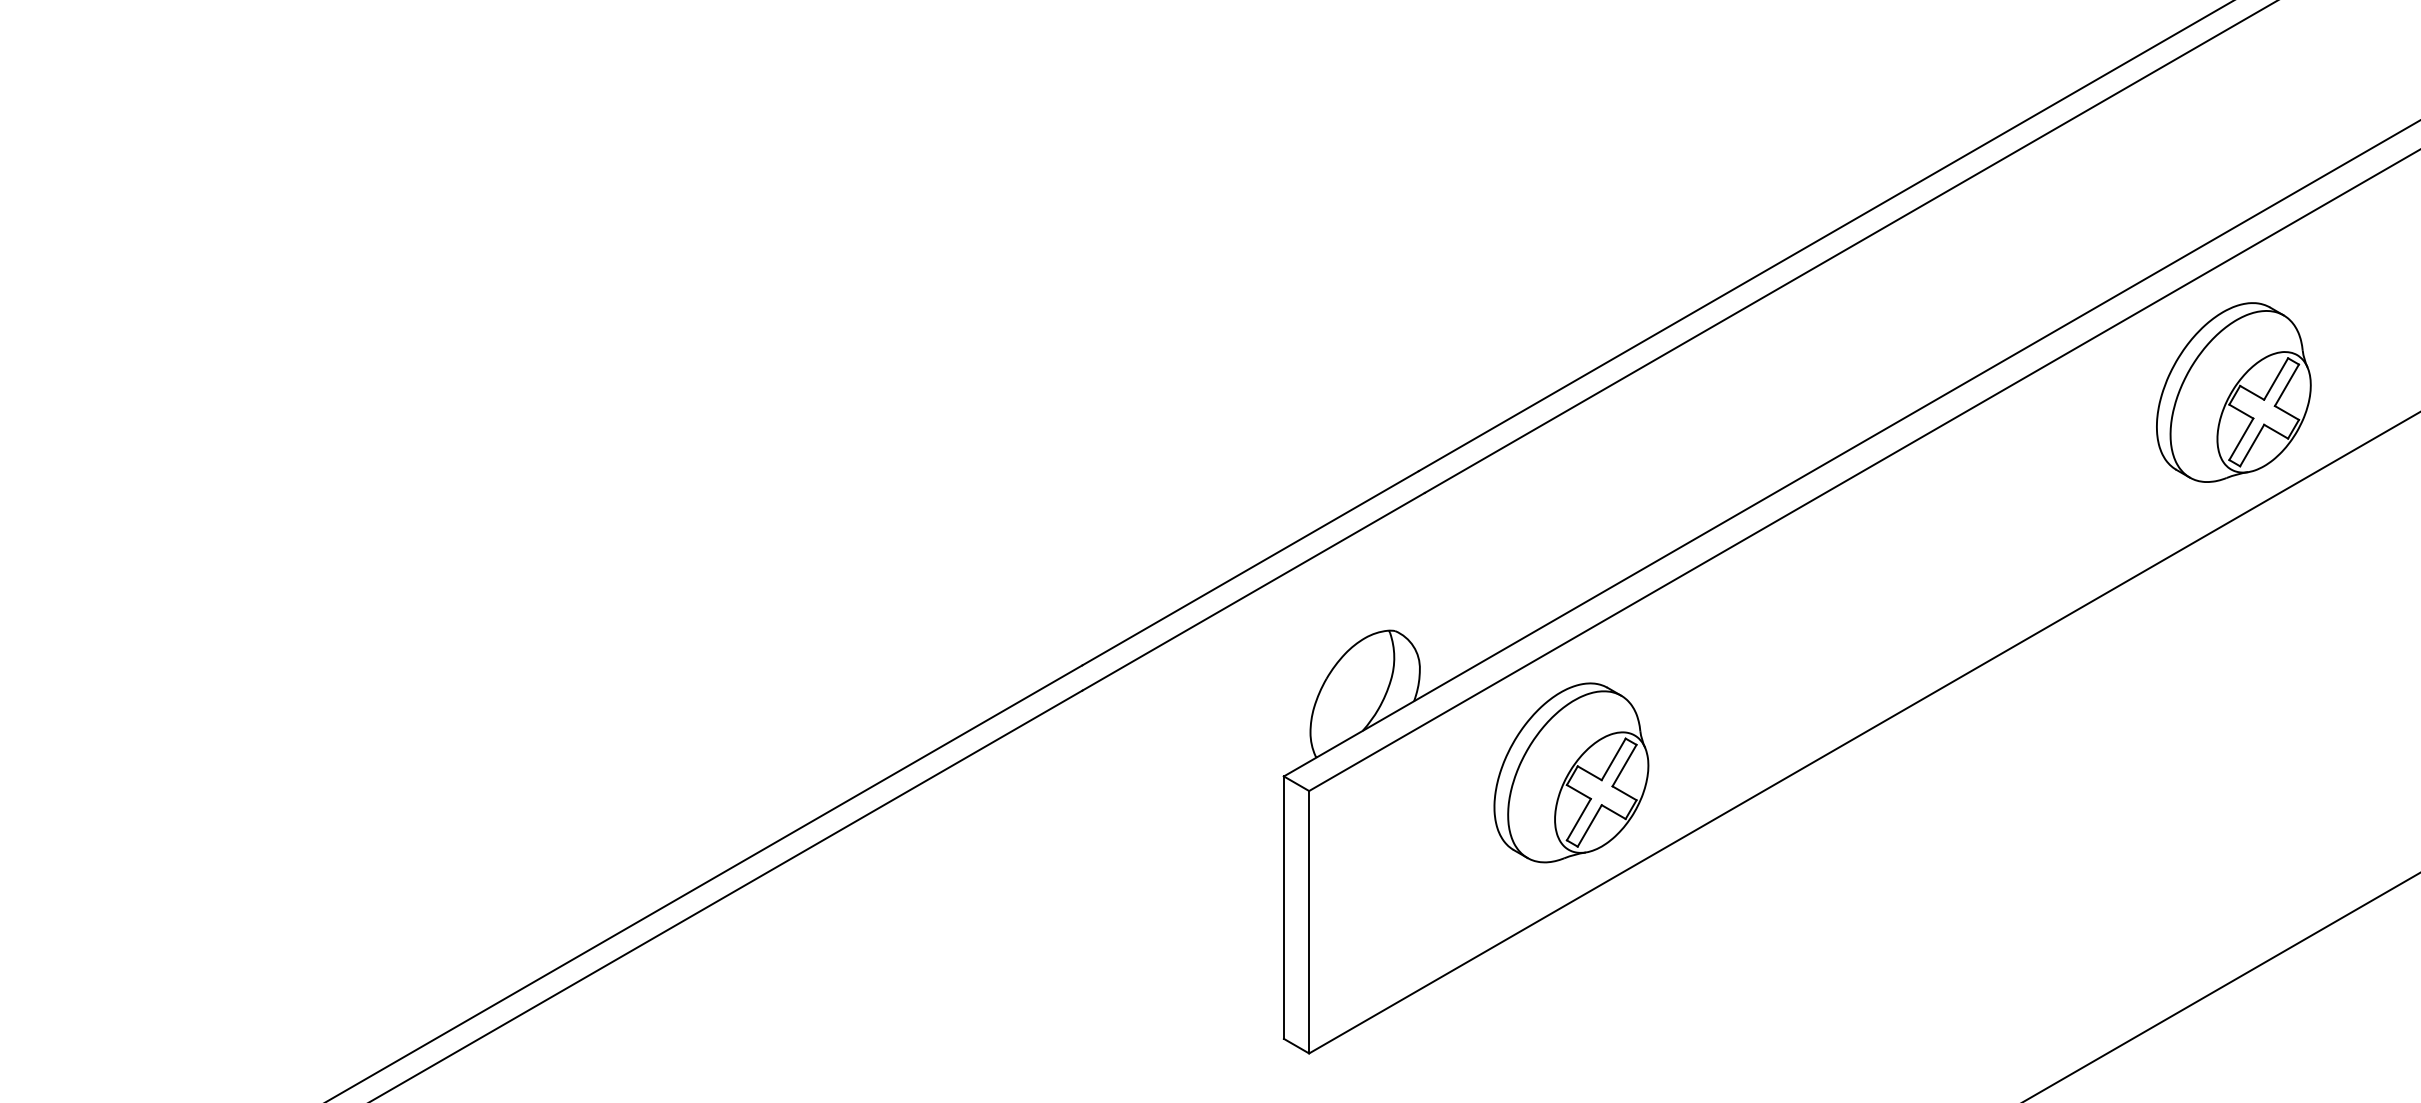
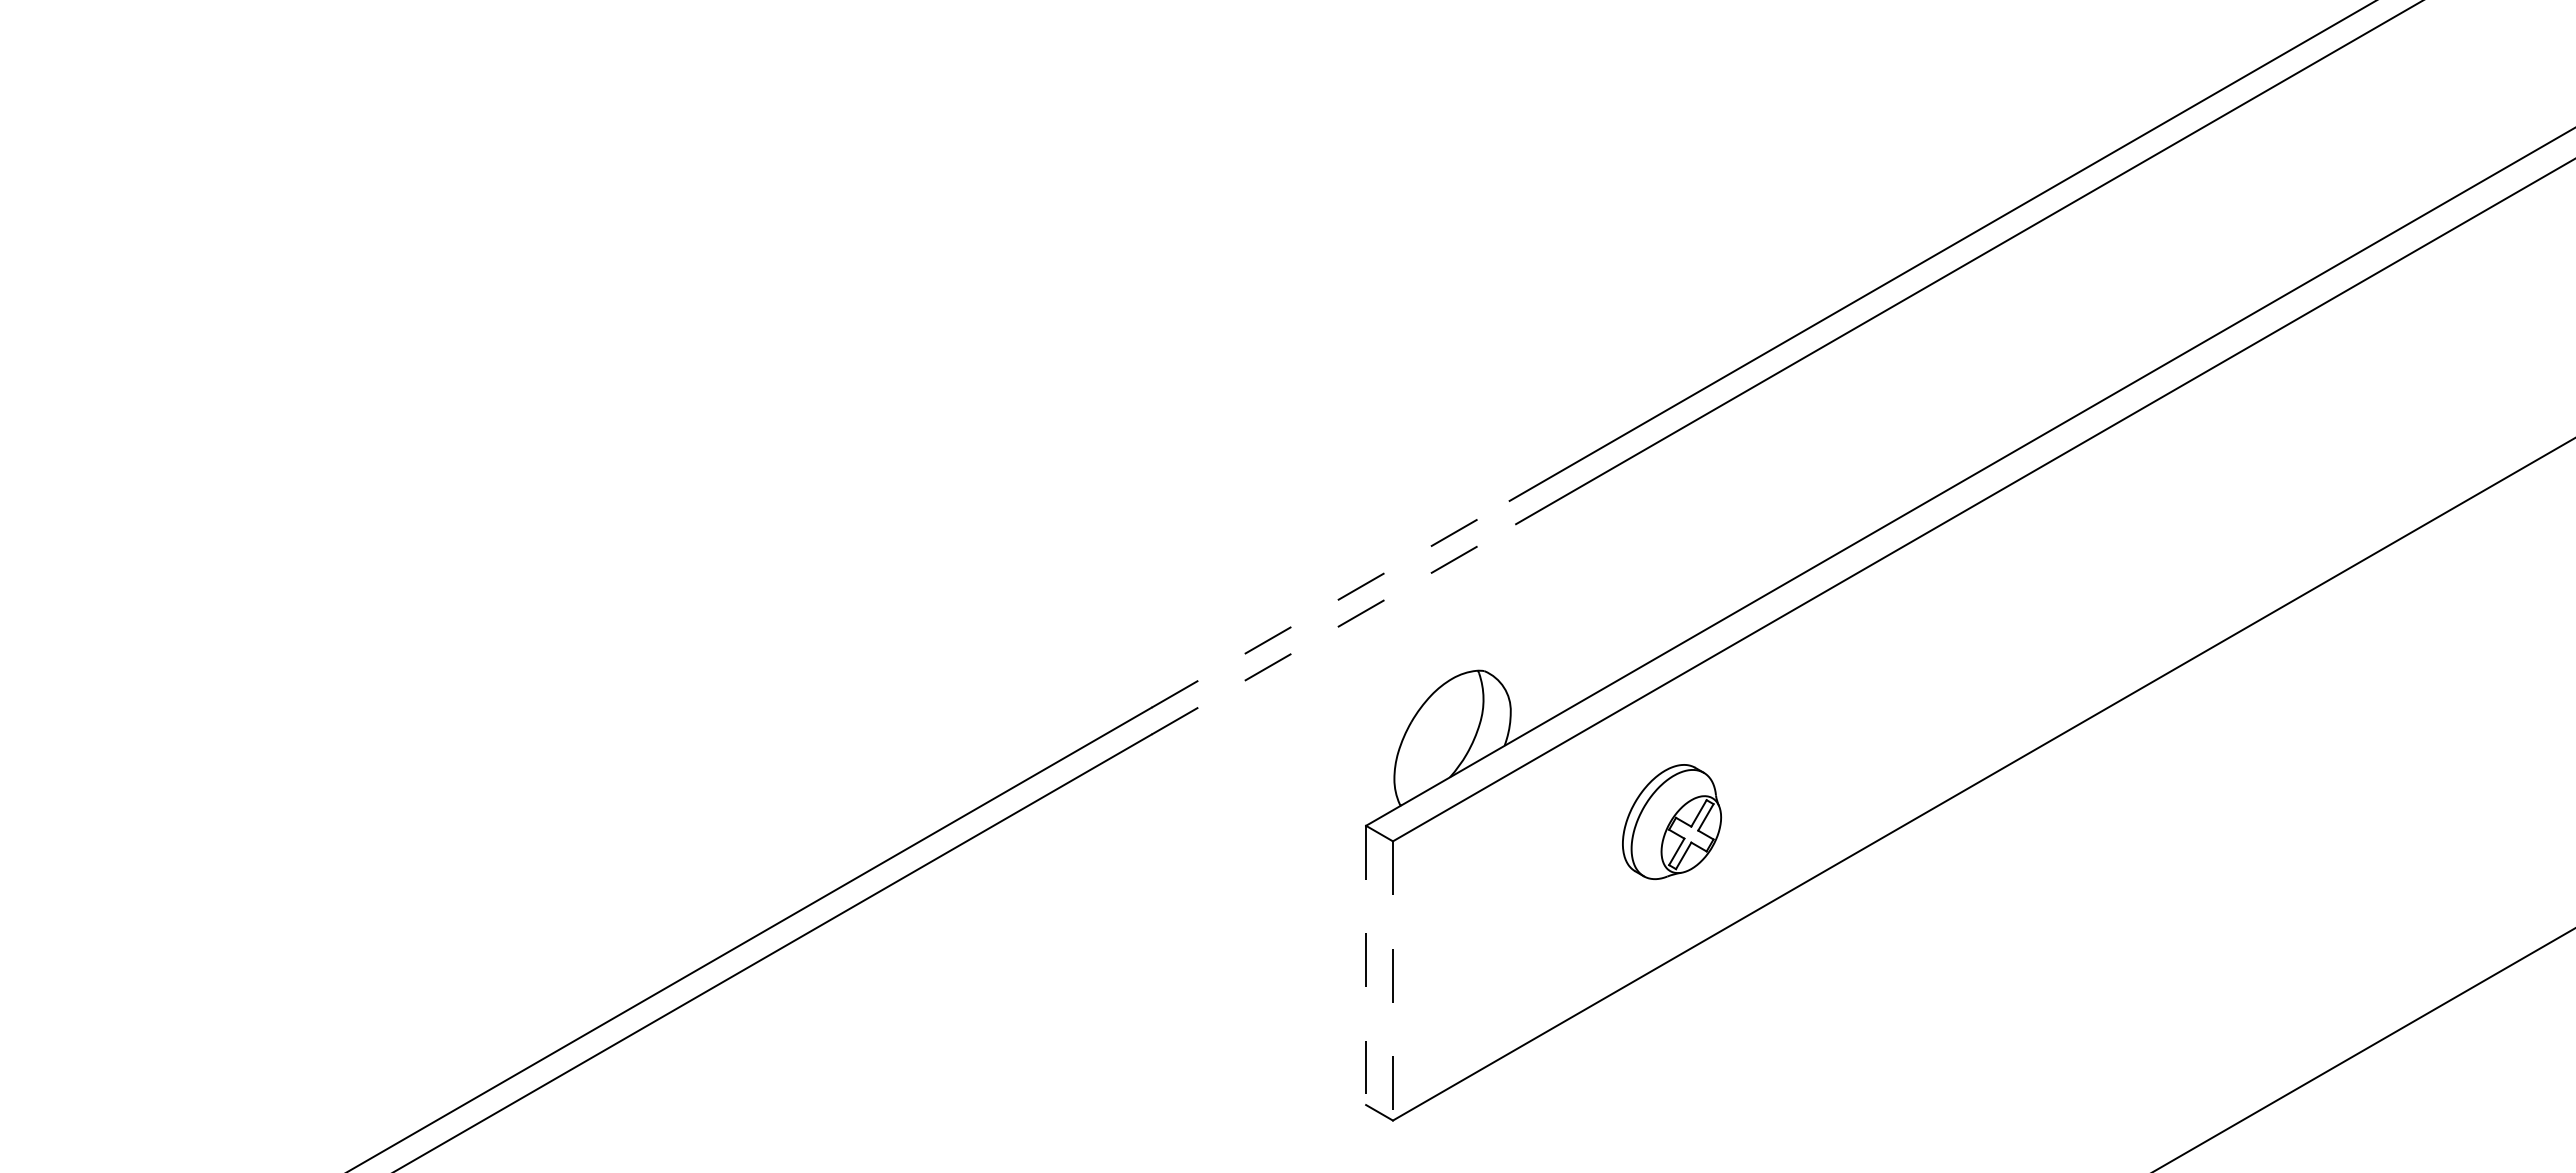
part: (2233, 392) -> (2376, 417), removed
line: (1250, 568) -> (1330, 604), solid -> dashed
line: (1254, 591) -> (1334, 629), solid -> dashed
part: (1570, 772) -> (1671, 821), size x0.6
line: (1284, 907) -> (1366, 965), solid -> dashed
line: (1308, 921) -> (1392, 980), solid -> dashed

